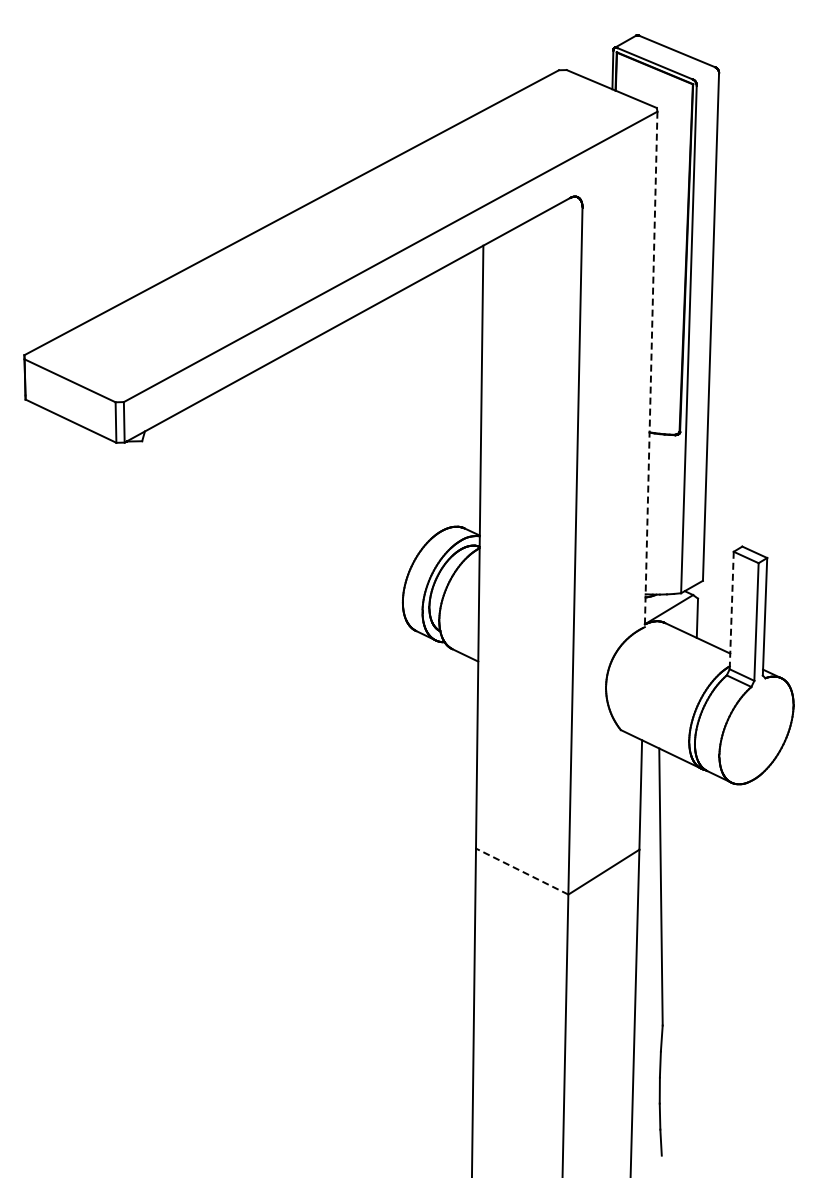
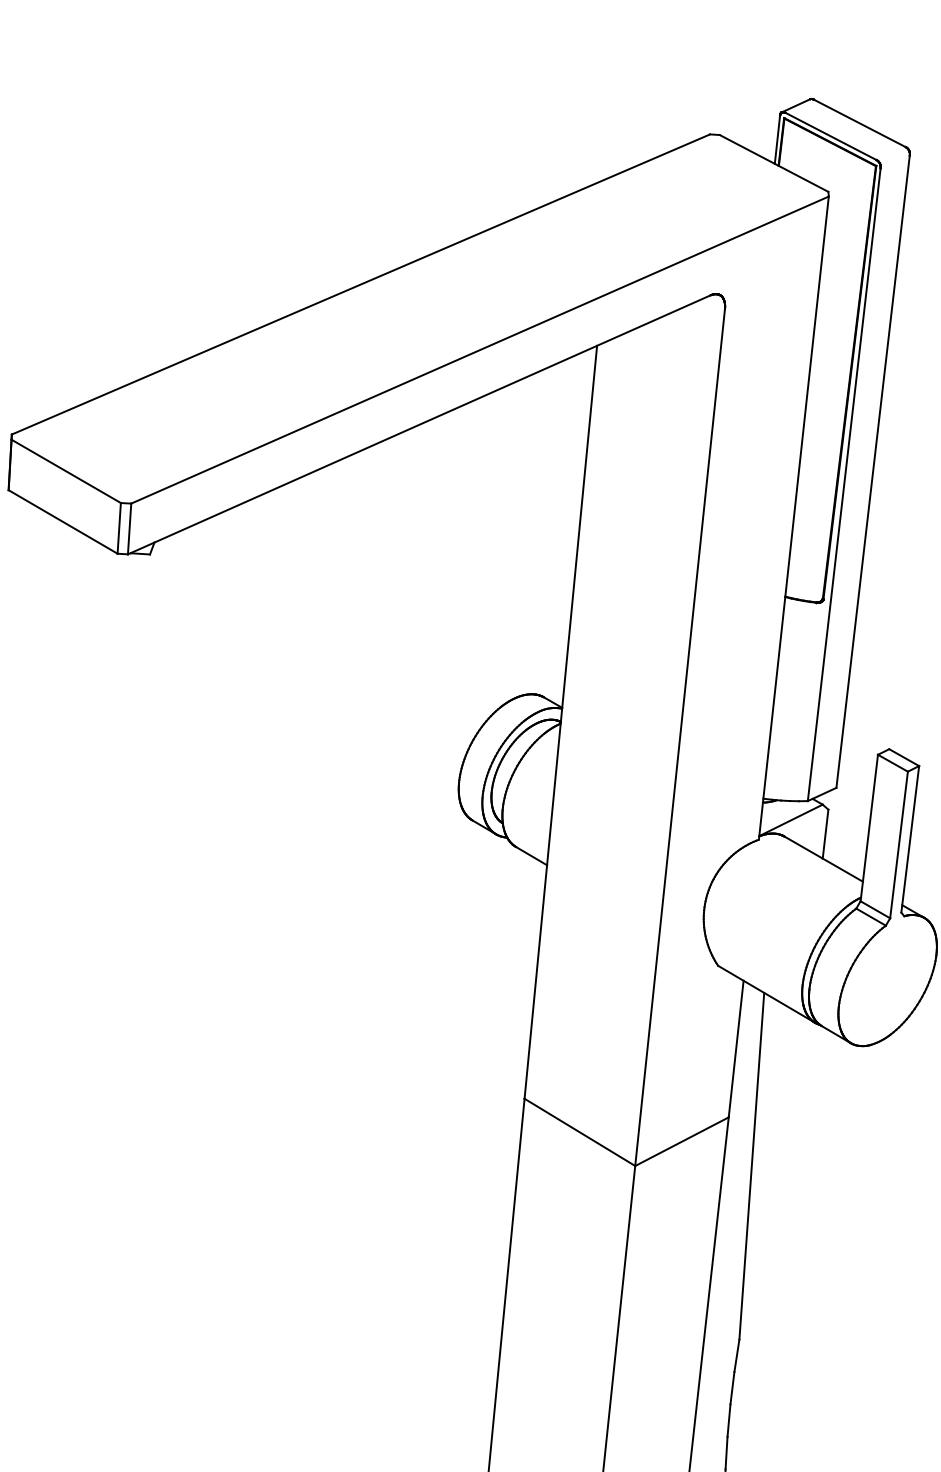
line: (651, 369) -> (794, 518), dashed -> solid
line: (731, 610) -> (868, 827), dashed -> solid
line: (522, 871) -> (580, 1132), dashed -> solid

